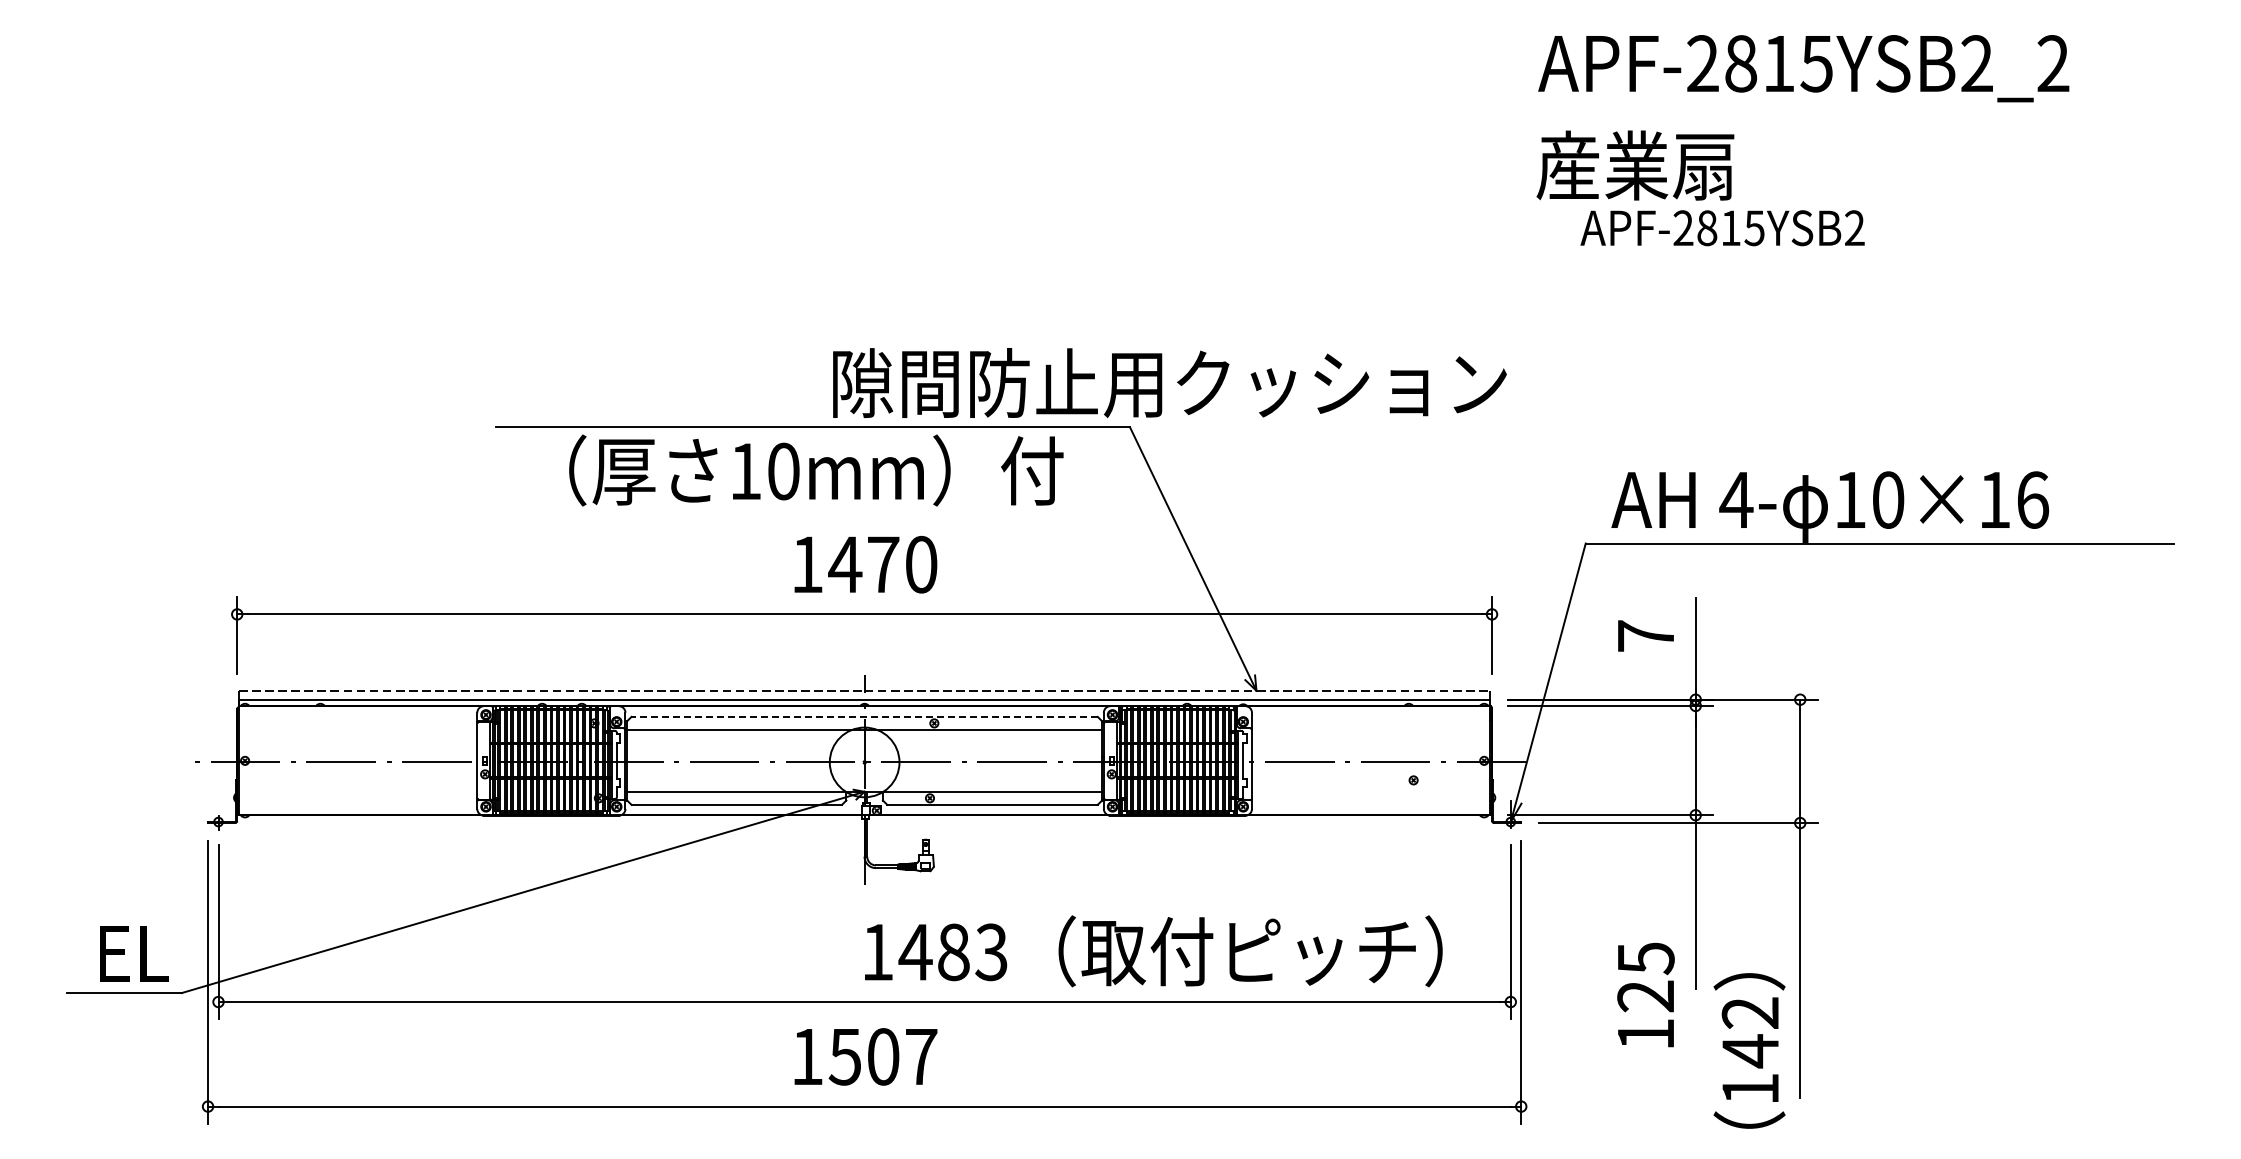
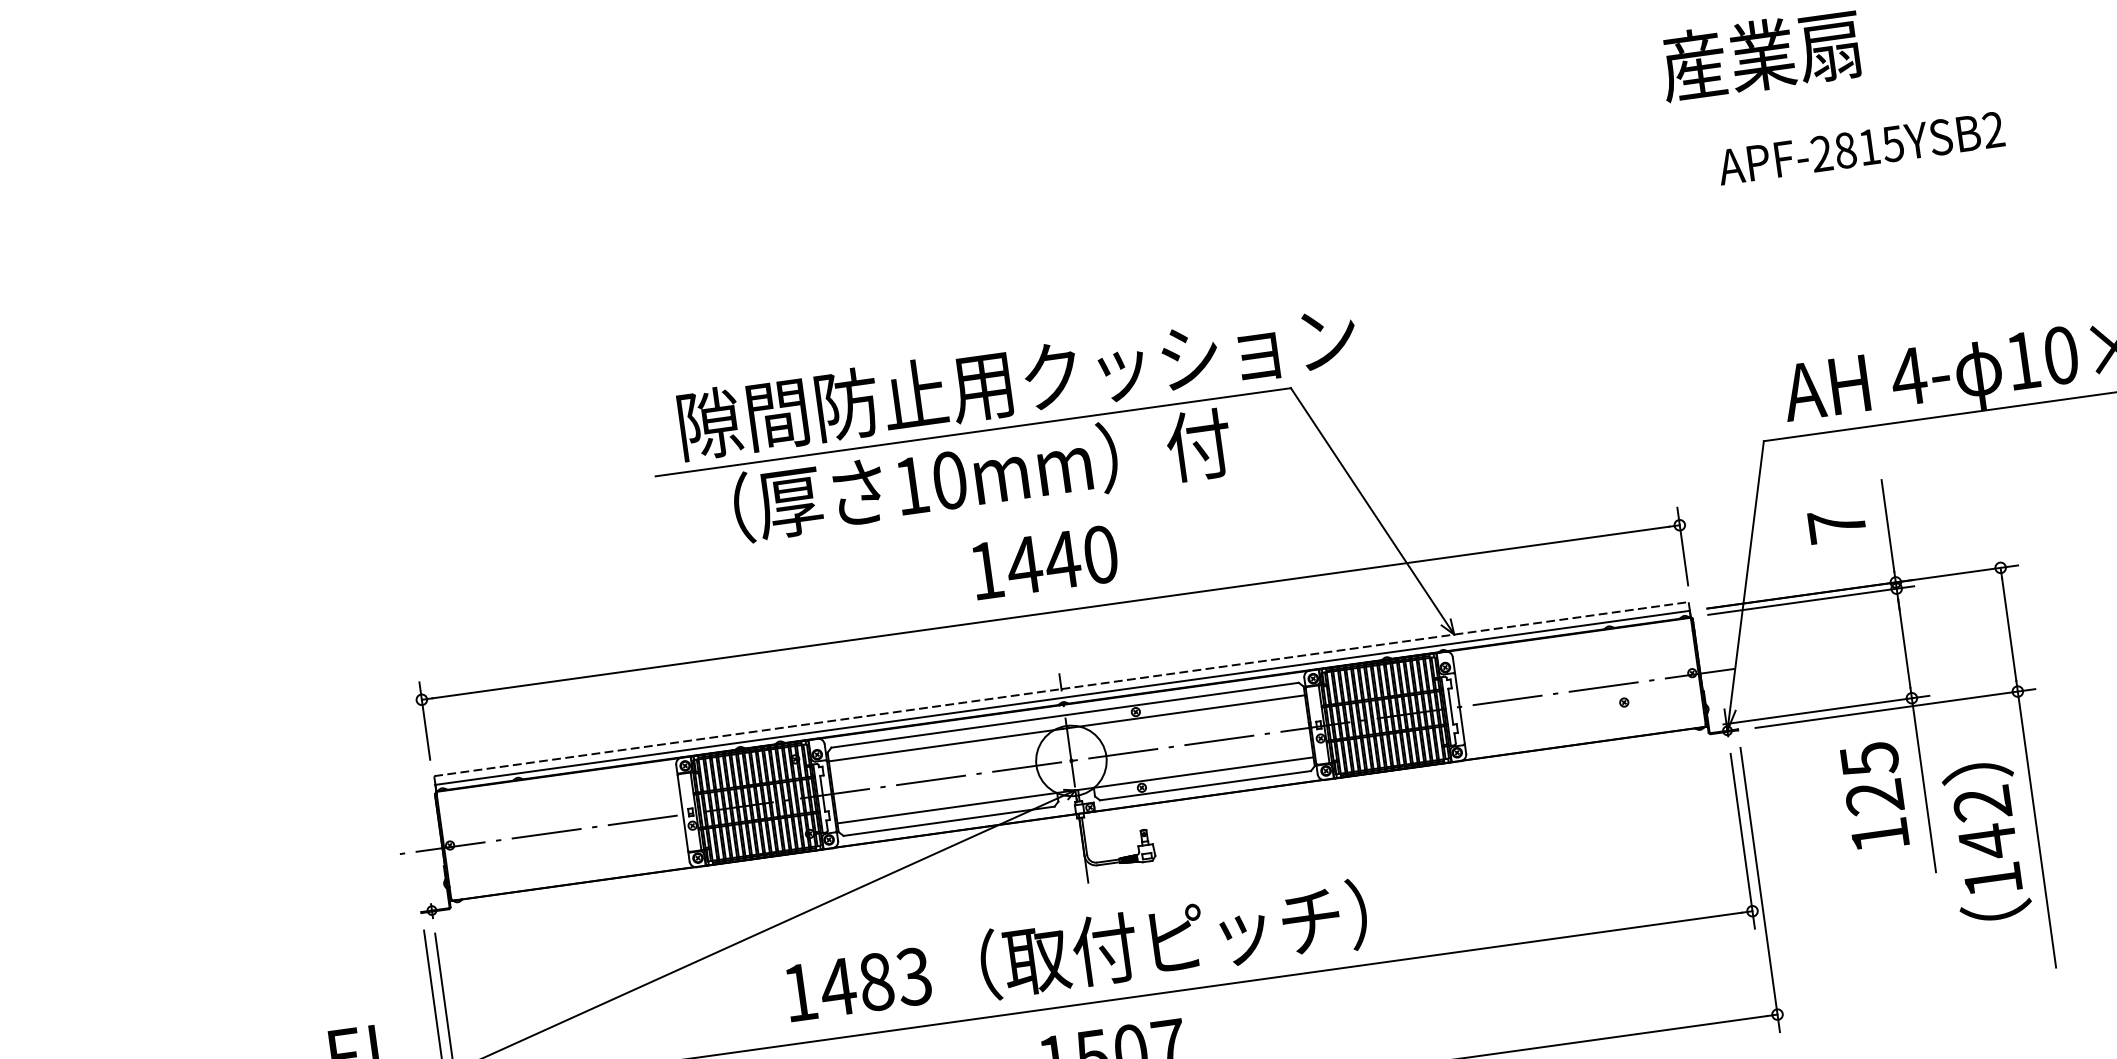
text: (1722, 228) -> (1860, 148), moved
text: (1169, 383) -> (1017, 381), moved
text: (883, 564) -> (1062, 559), 1470 -> 1440
line: (864, 716) -> (1064, 714), dashed -> solid
text: (1153, 951) -> (1076, 953), moved
text: (1645, 994) -> (1874, 795), moved
text: (1749, 1050) -> (1986, 841), moved

